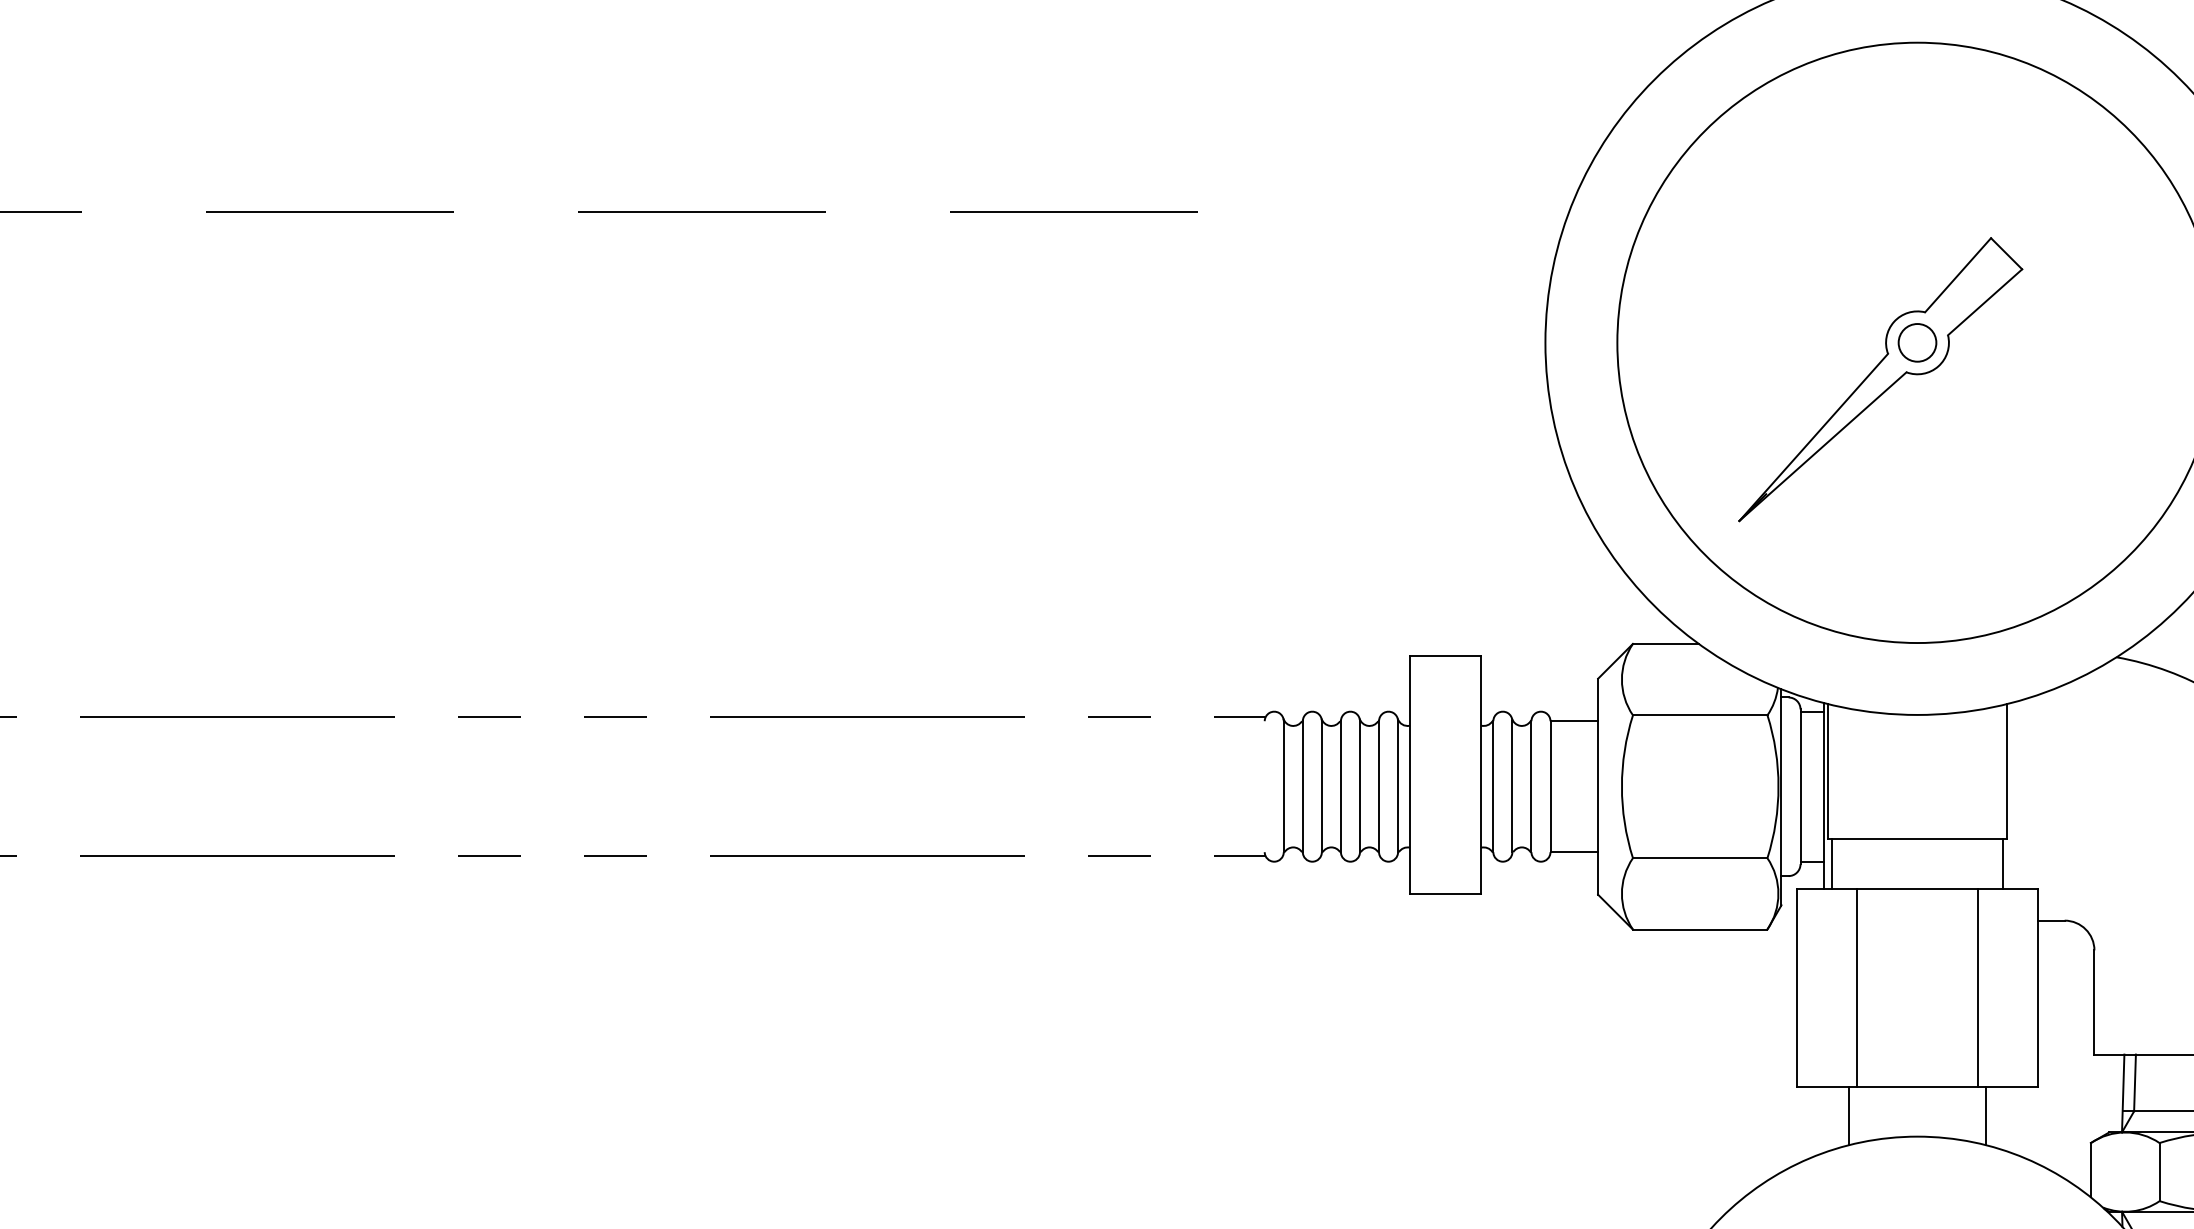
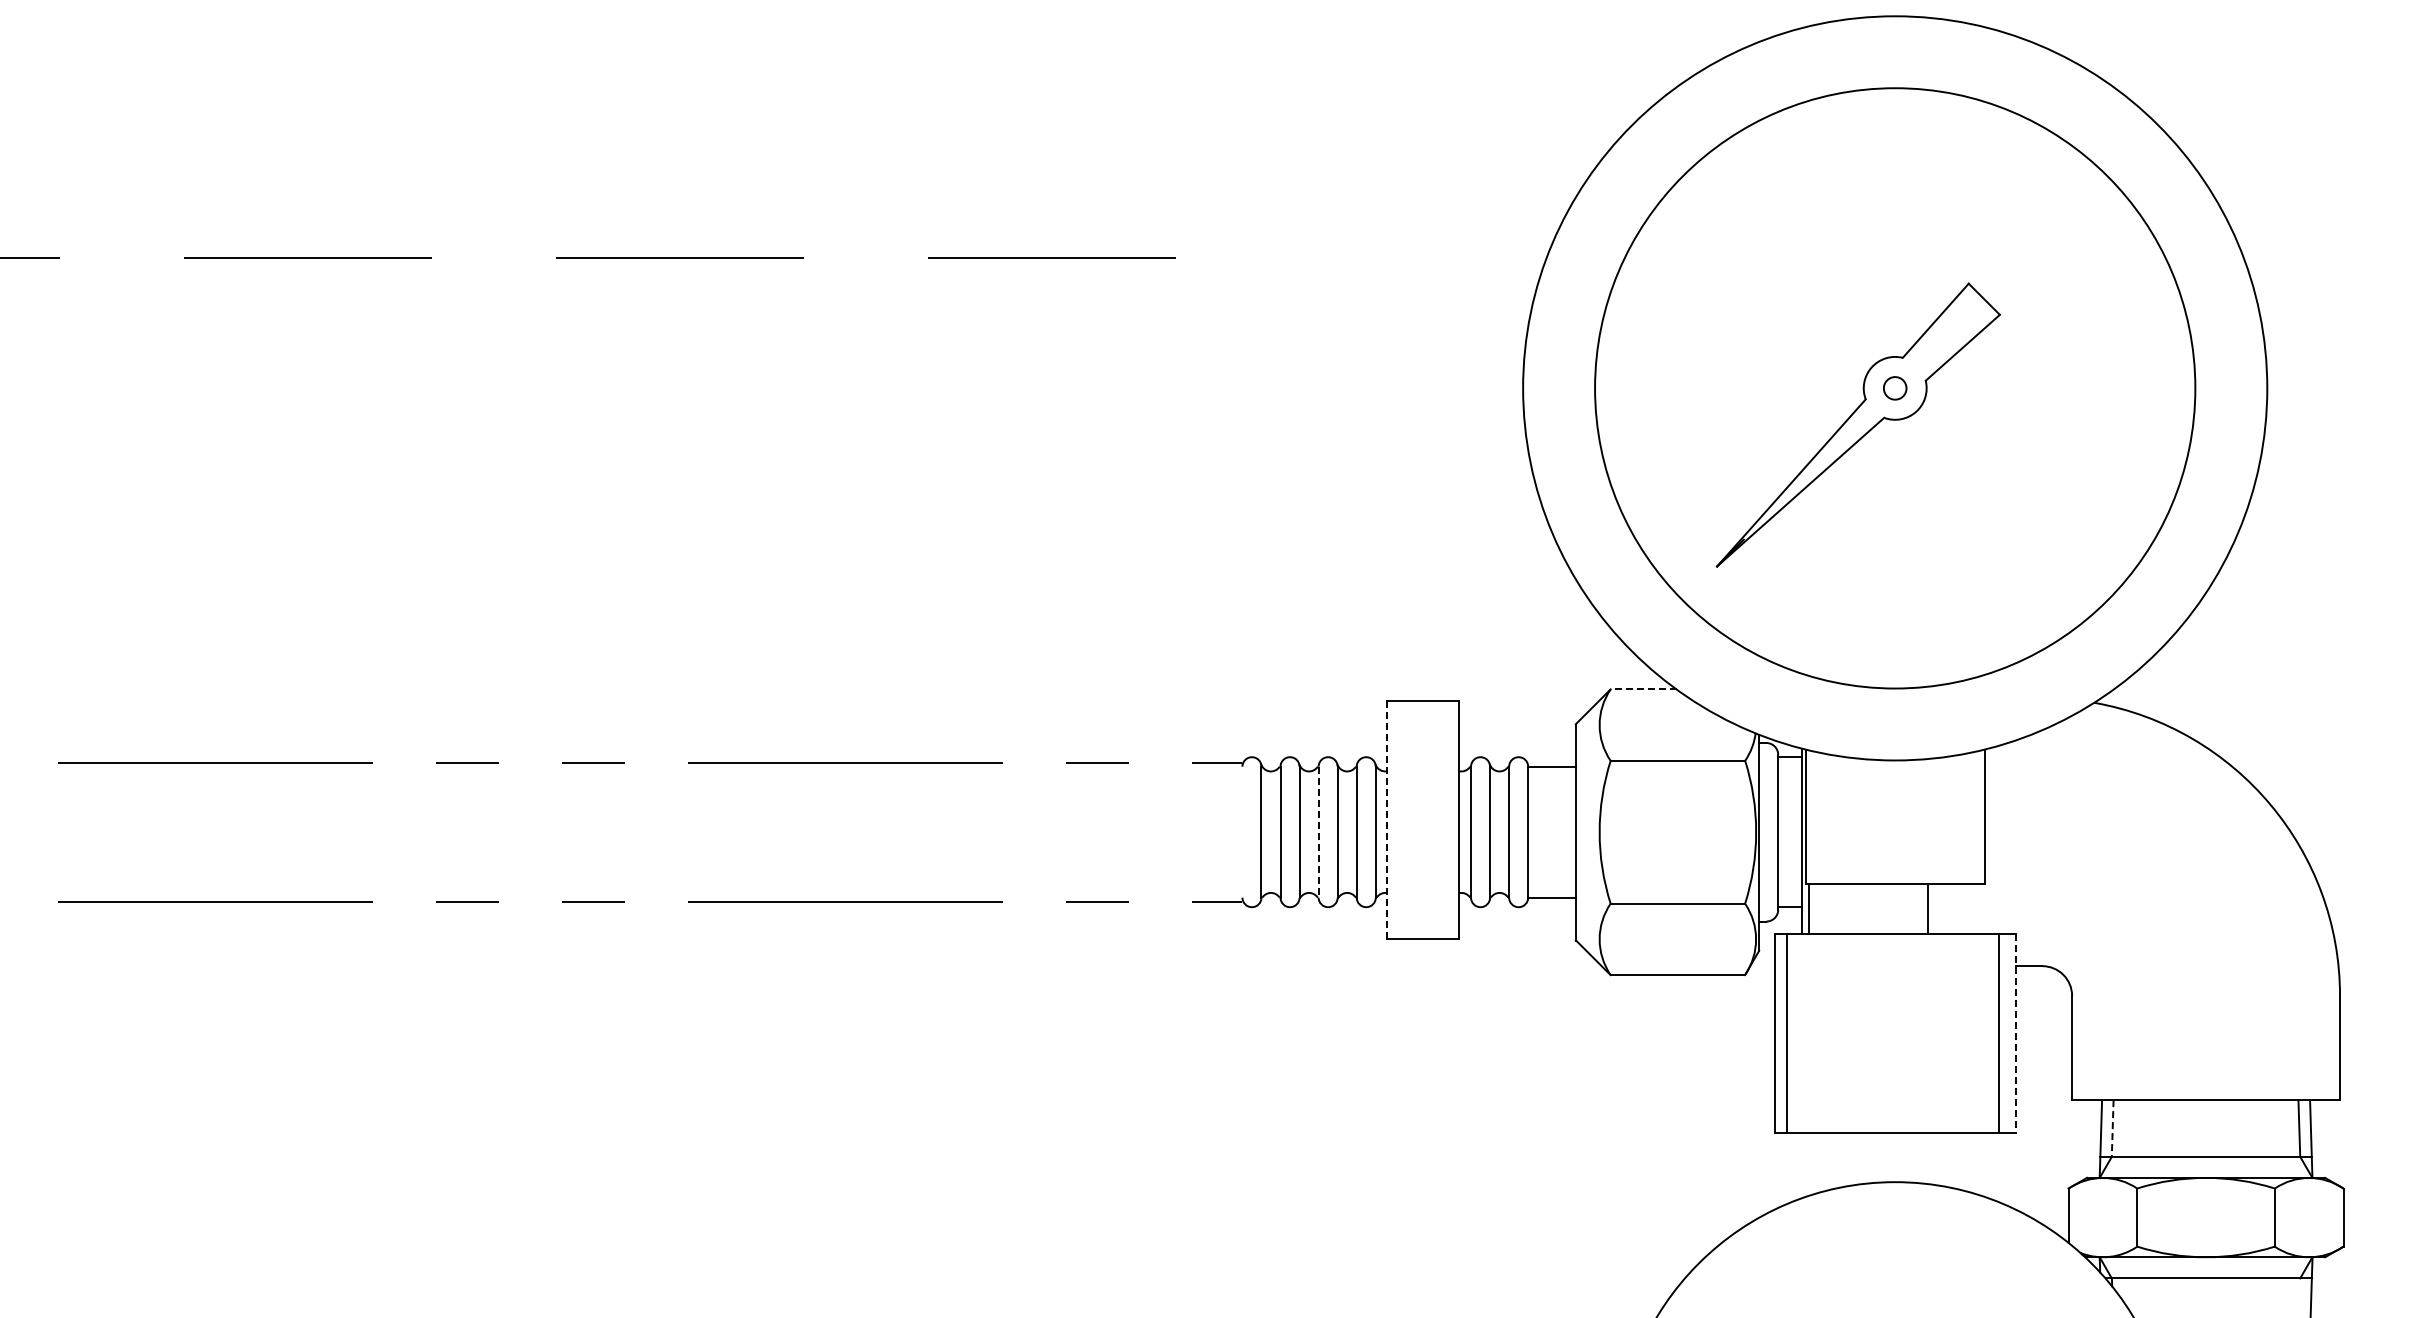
circle: (1917, 342) -> (1895, 388), size x0.6
line: (1665, 643) -> (1643, 689), solid -> dashed
line: (1409, 773) -> (1387, 819), solid -> dashed
line: (1340, 786) -> (1318, 832), solid -> dashed
line: (2003, 863) -> (1928, 909), moved
line: (1857, 987) -> (1787, 1033), moved
line: (1977, 987) -> (1999, 1033), moved
line: (2037, 987) -> (2015, 1033), solid -> dashed
line: (2134, 1082) -> (2112, 1128), solid -> dashed
line: (1848, 1115) -> (1826, 1161), removed
line: (1985, 1115) -> (1963, 1161), removed

